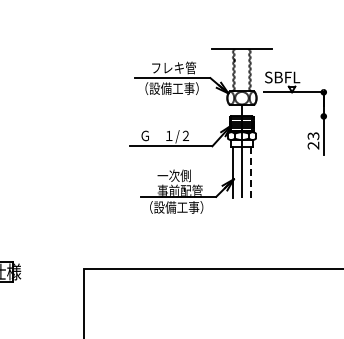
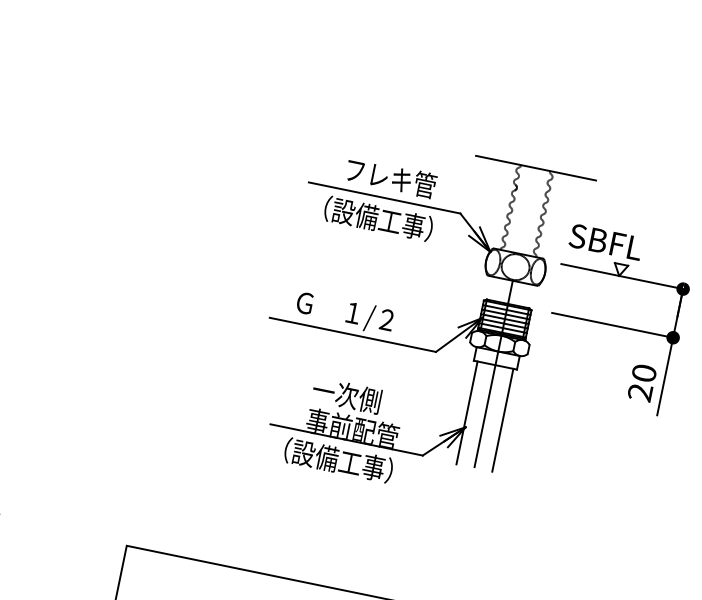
line: (292, 116) -> (609, 324), added
text: (313, 136) -> (644, 373), 23 -> 20
line: (250, 172) -> (502, 420), dashed -> solid

